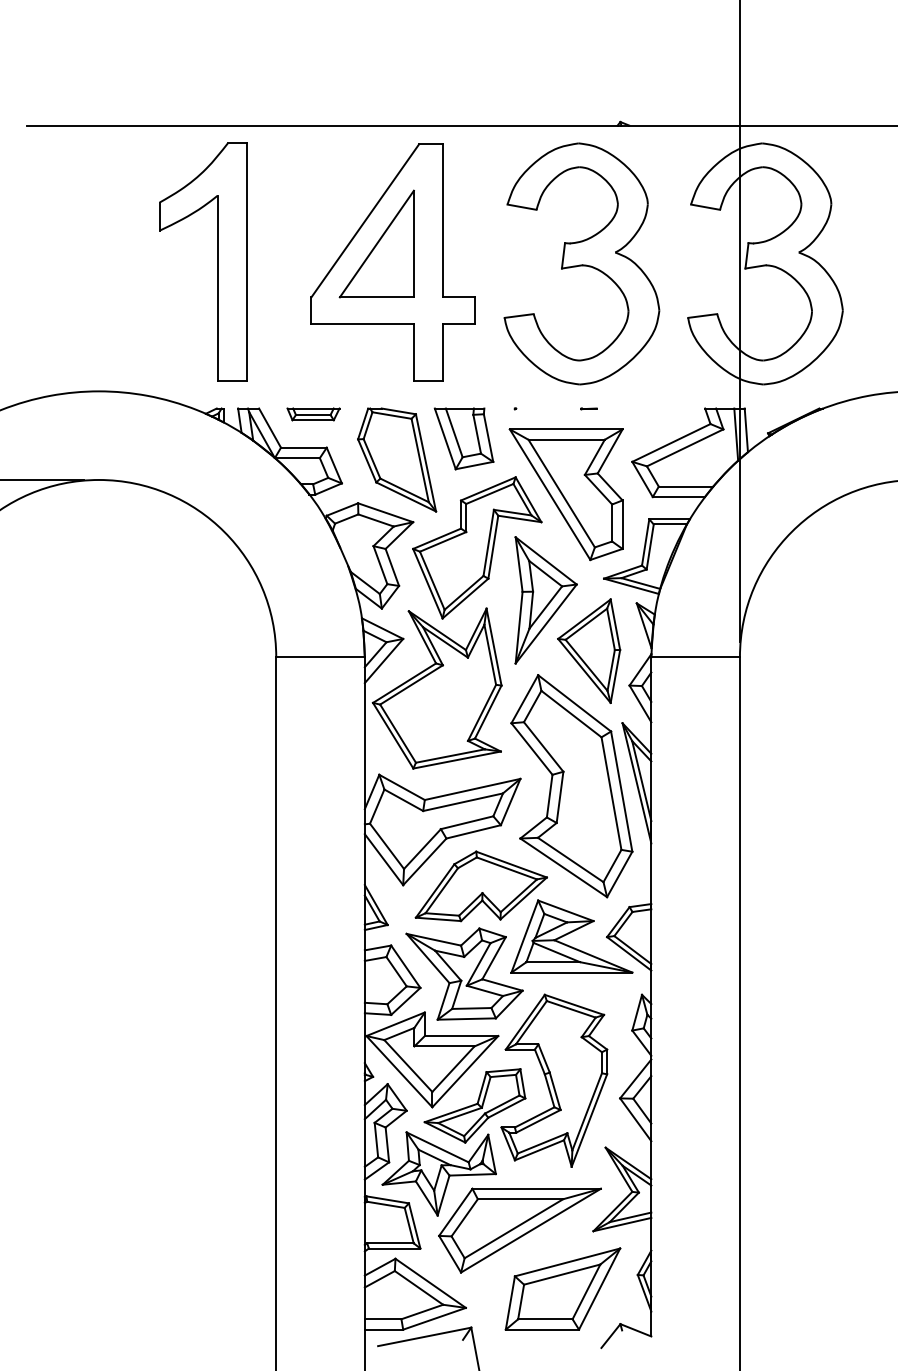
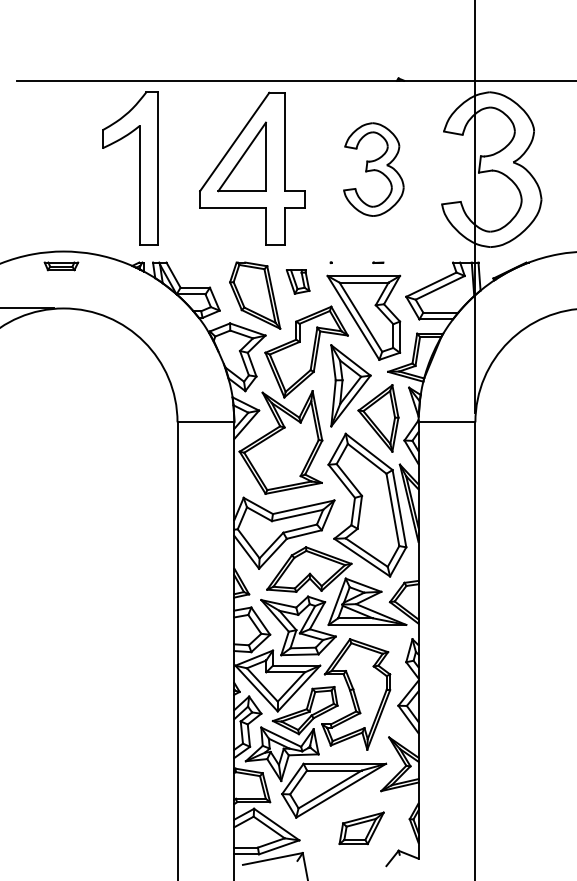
part: (581, 263) -> (373, 169), size x0.6
part: (313, 414) -> (61, 266), moved
part: (463, 438) -> (297, 281), size x0.6
part: (562, 1289) -> (361, 828), size x0.6

